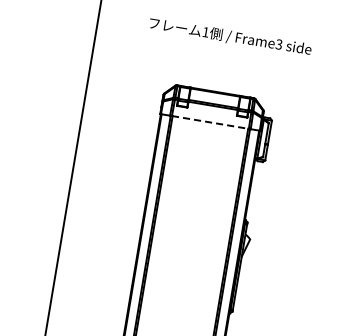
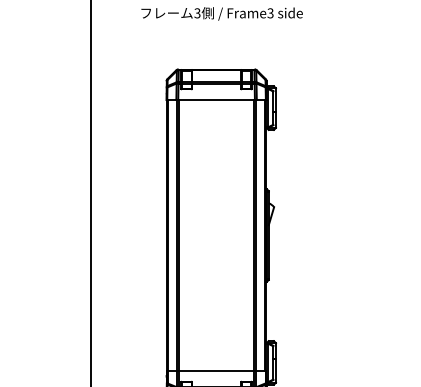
text: (205, 32) -> (197, 13), 1 -> 3
line: (211, 123) -> (217, 100), dashed -> solid

